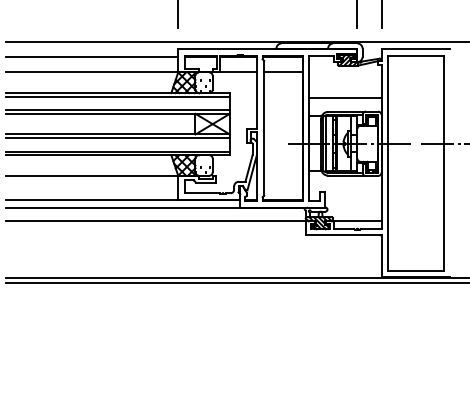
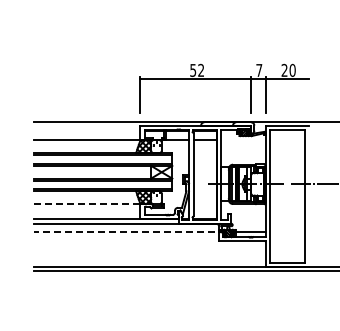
line: (90, 56) -> (86, 130), removed
line: (345, 98) -> (243, 156), removed
line: (92, 176) -> (87, 204), solid -> dashed
line: (160, 221) -> (129, 232), solid -> dashed

